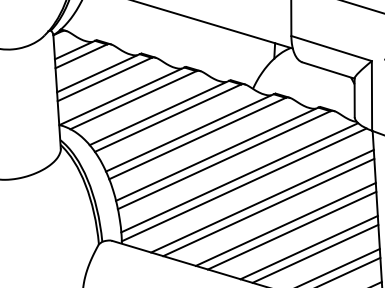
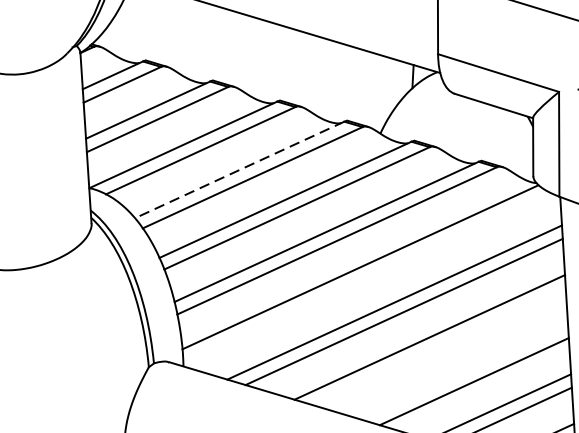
line: (159, 113) -> (239, 170), solid -> dashed
line: (243, 184) -> (366, 277), removed
line: (291, 230) -> (438, 346), removed
line: (308, 247) -> (463, 372), removed

